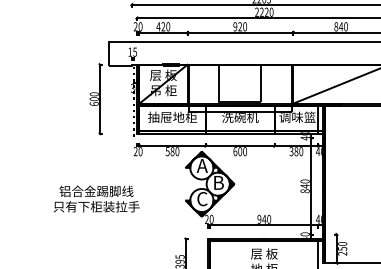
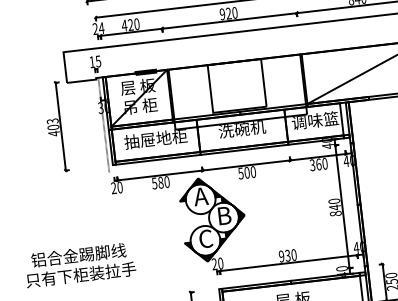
text: (140, 26) -> (101, 27), 20 -> 24
text: (93, 99) -> (52, 127), 600 -> 403
text: (235, 151) -> (241, 173), 600 -> 500
text: (296, 151) -> (318, 164), 380 -> 360
text: (96, 198) -> (79, 264), moved
text: (264, 218) -> (287, 254), 940 -> 930

